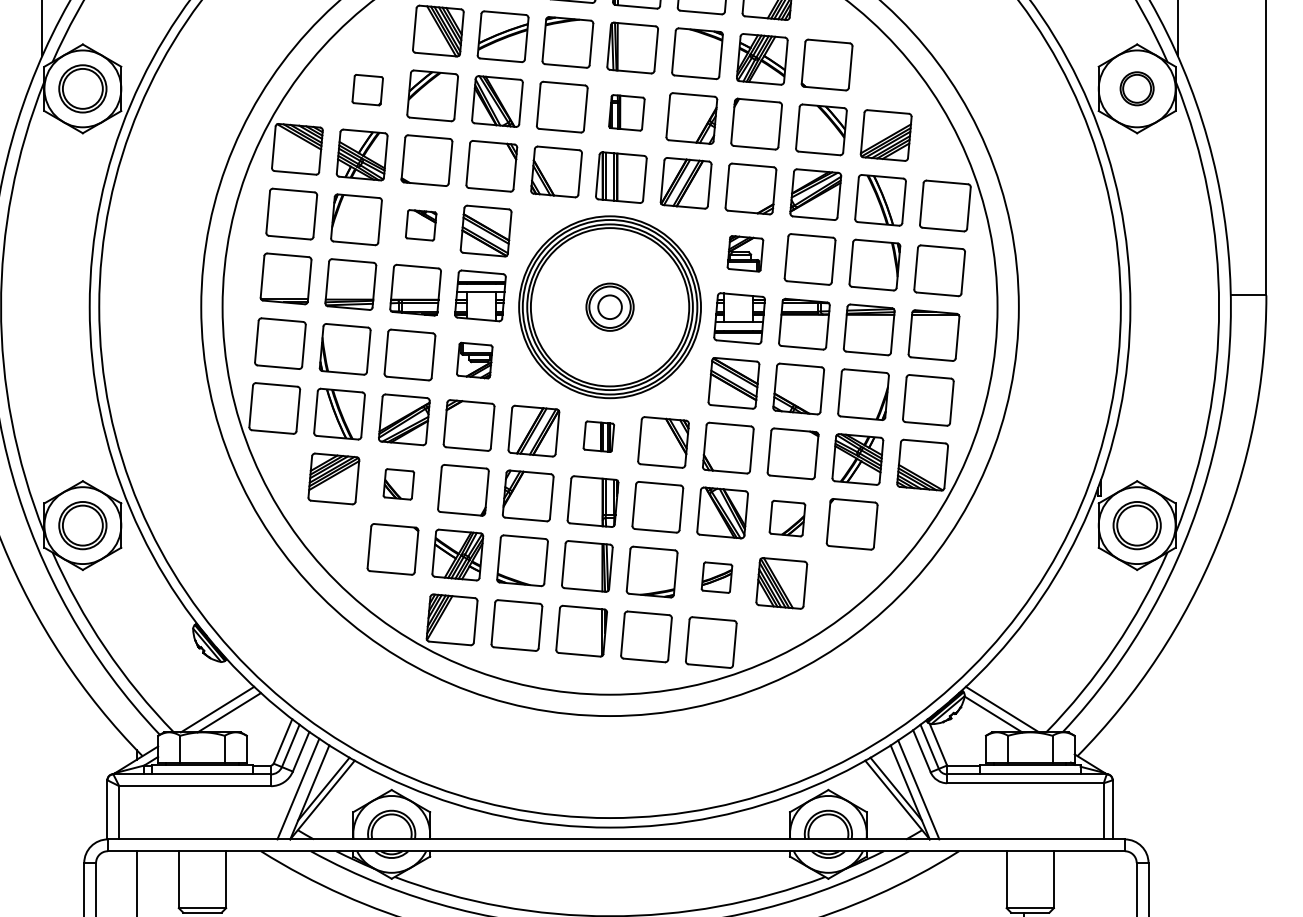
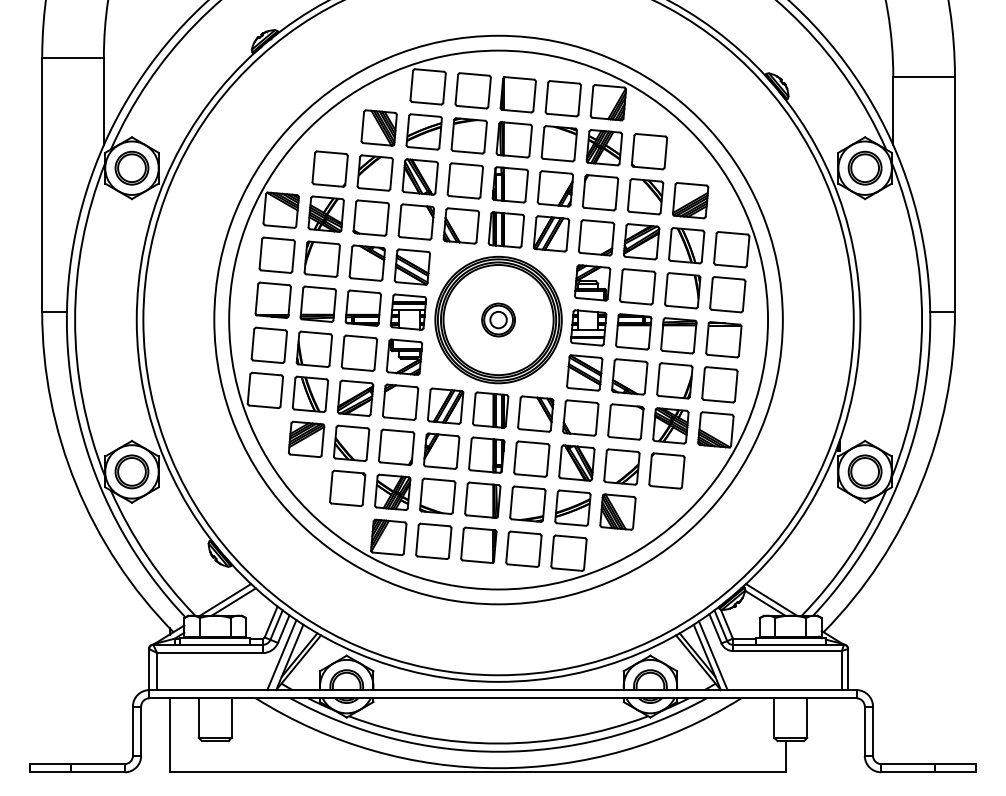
part: (1136, 87) -> (864, 167), size x1.43
part: (366, 89) -> (329, 168), size x1.67
part: (625, 112) -> (509, 184), size x1.43
part: (420, 224) -> (366, 262), size x1.67
part: (745, 253) -> (592, 282), size x1.43
part: (474, 359) -> (404, 356), size x1.43
part: (598, 435) -> (490, 409), size x1.67
part: (398, 483) -> (351, 442), size x1.67
part: (786, 517) -> (621, 466), size x1.43
part: (716, 576) -> (572, 507), size x1.67

